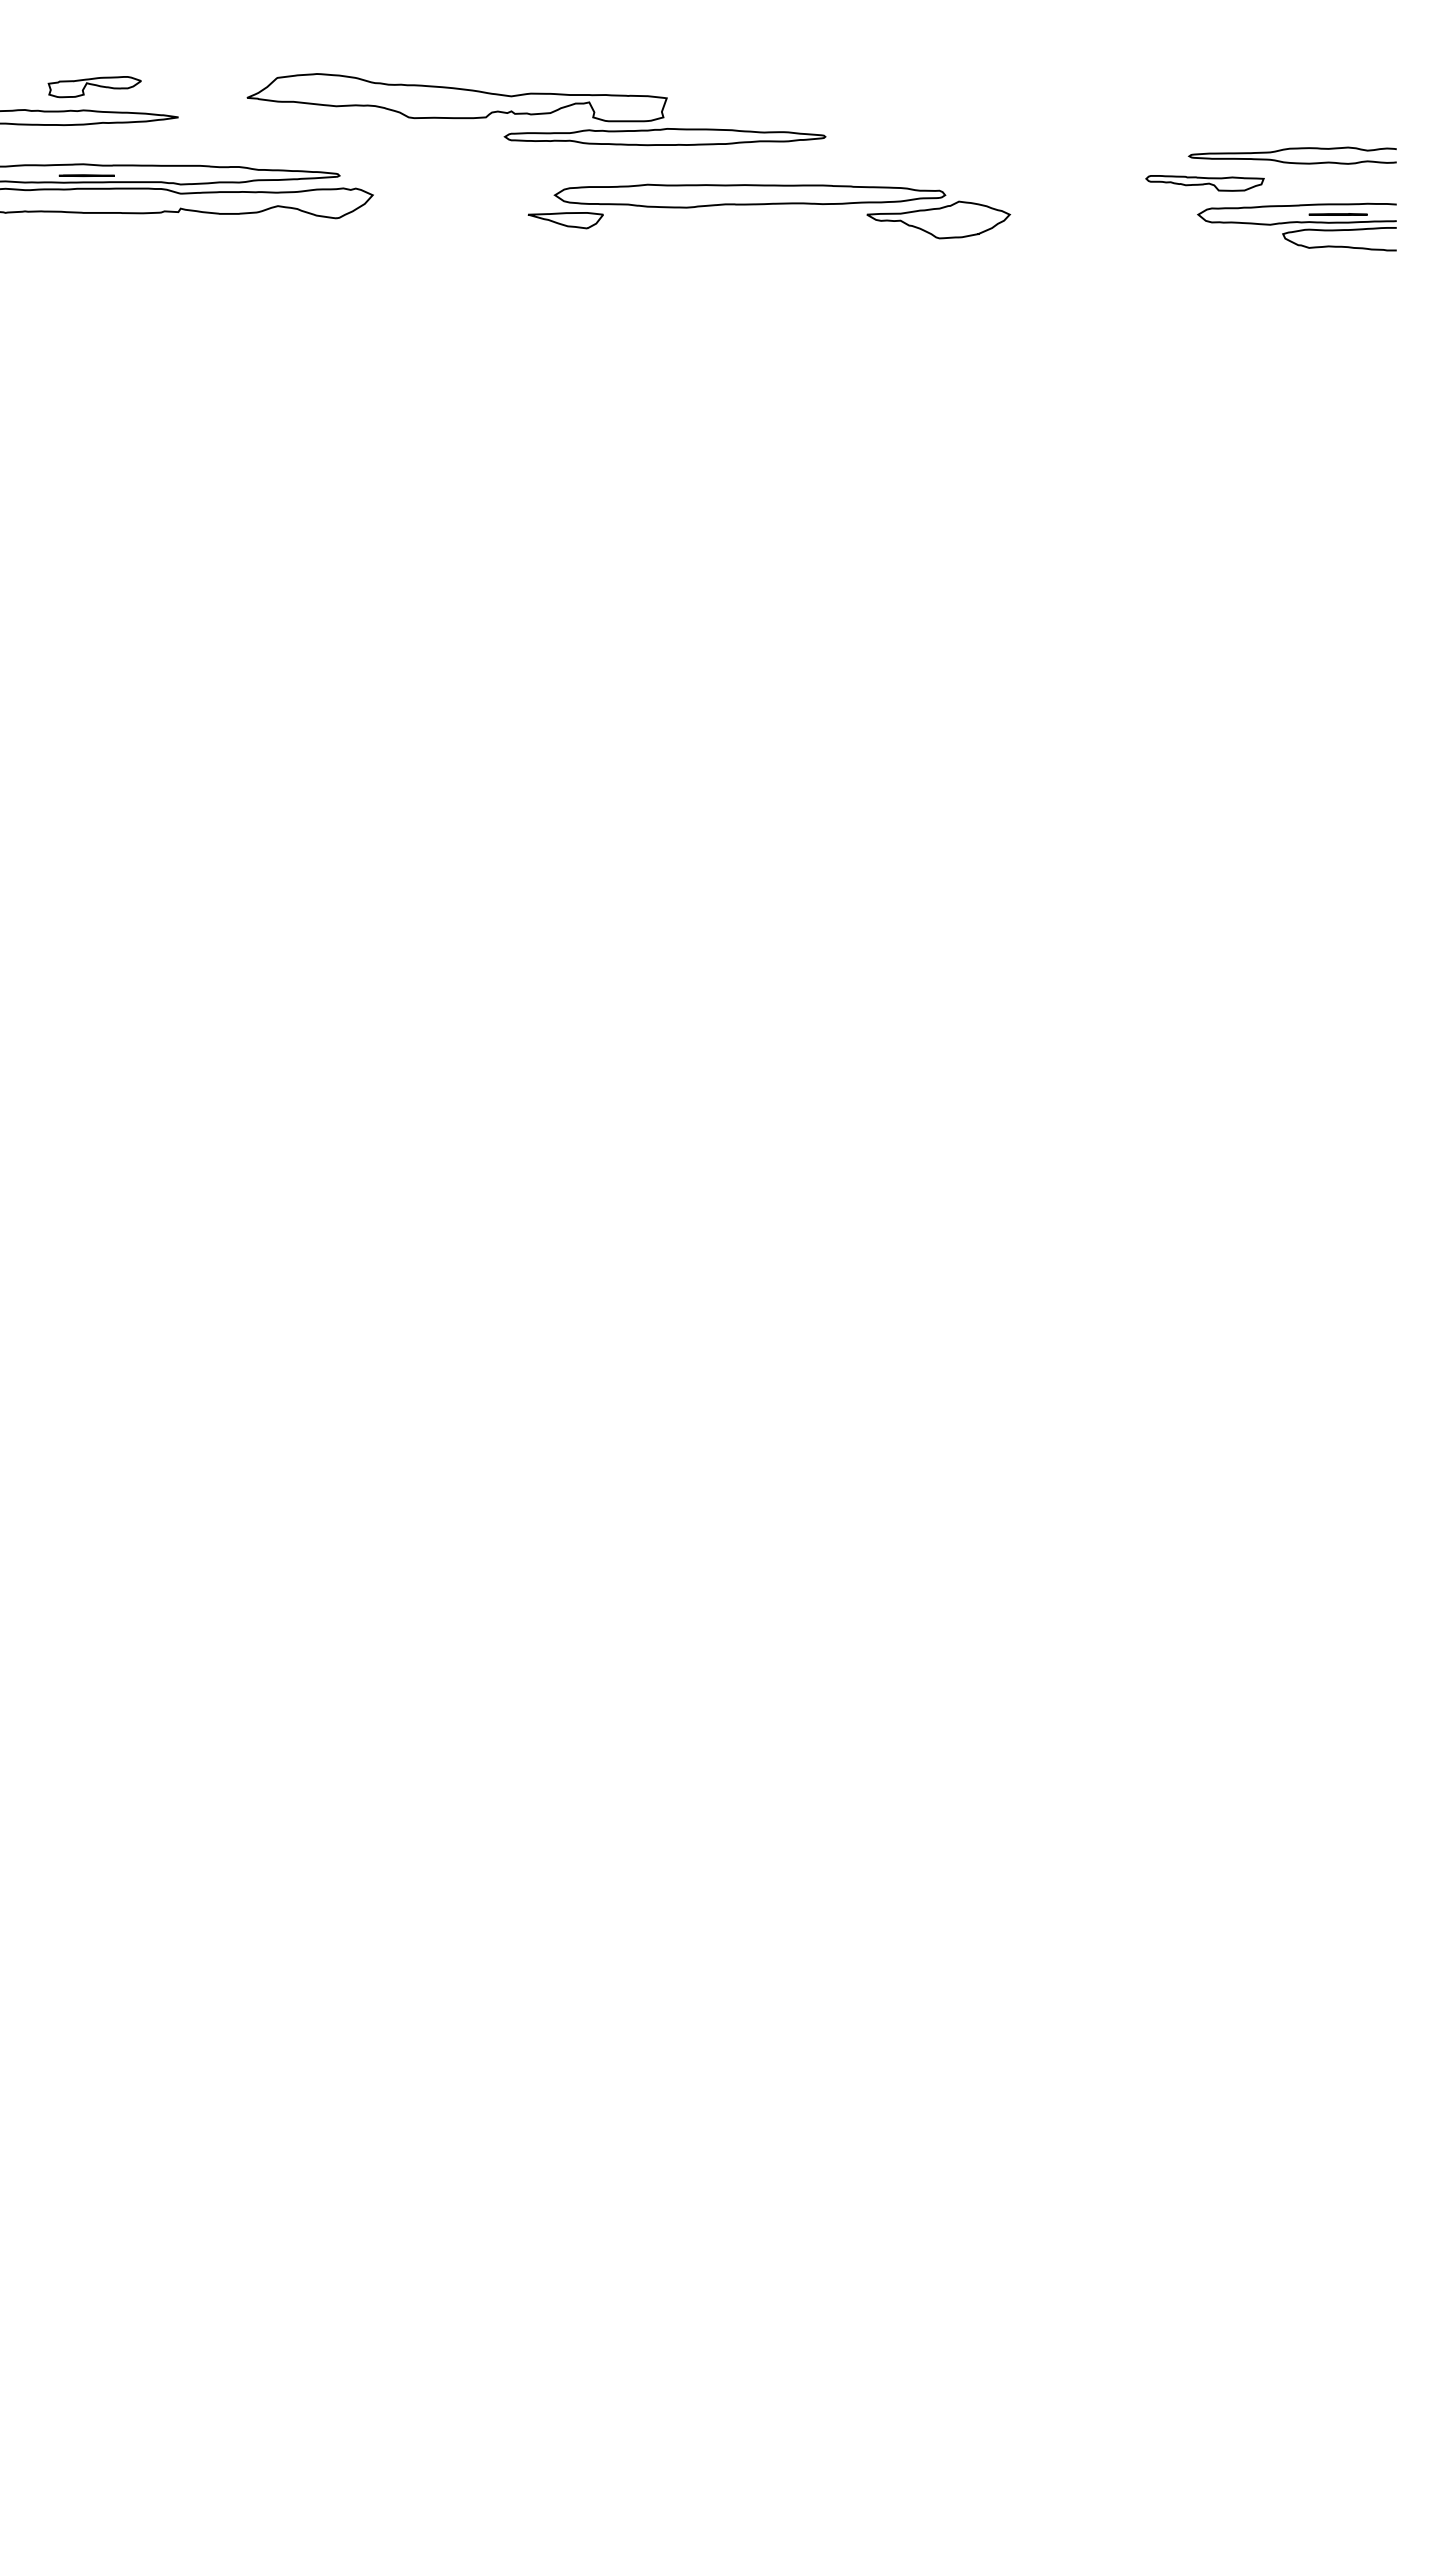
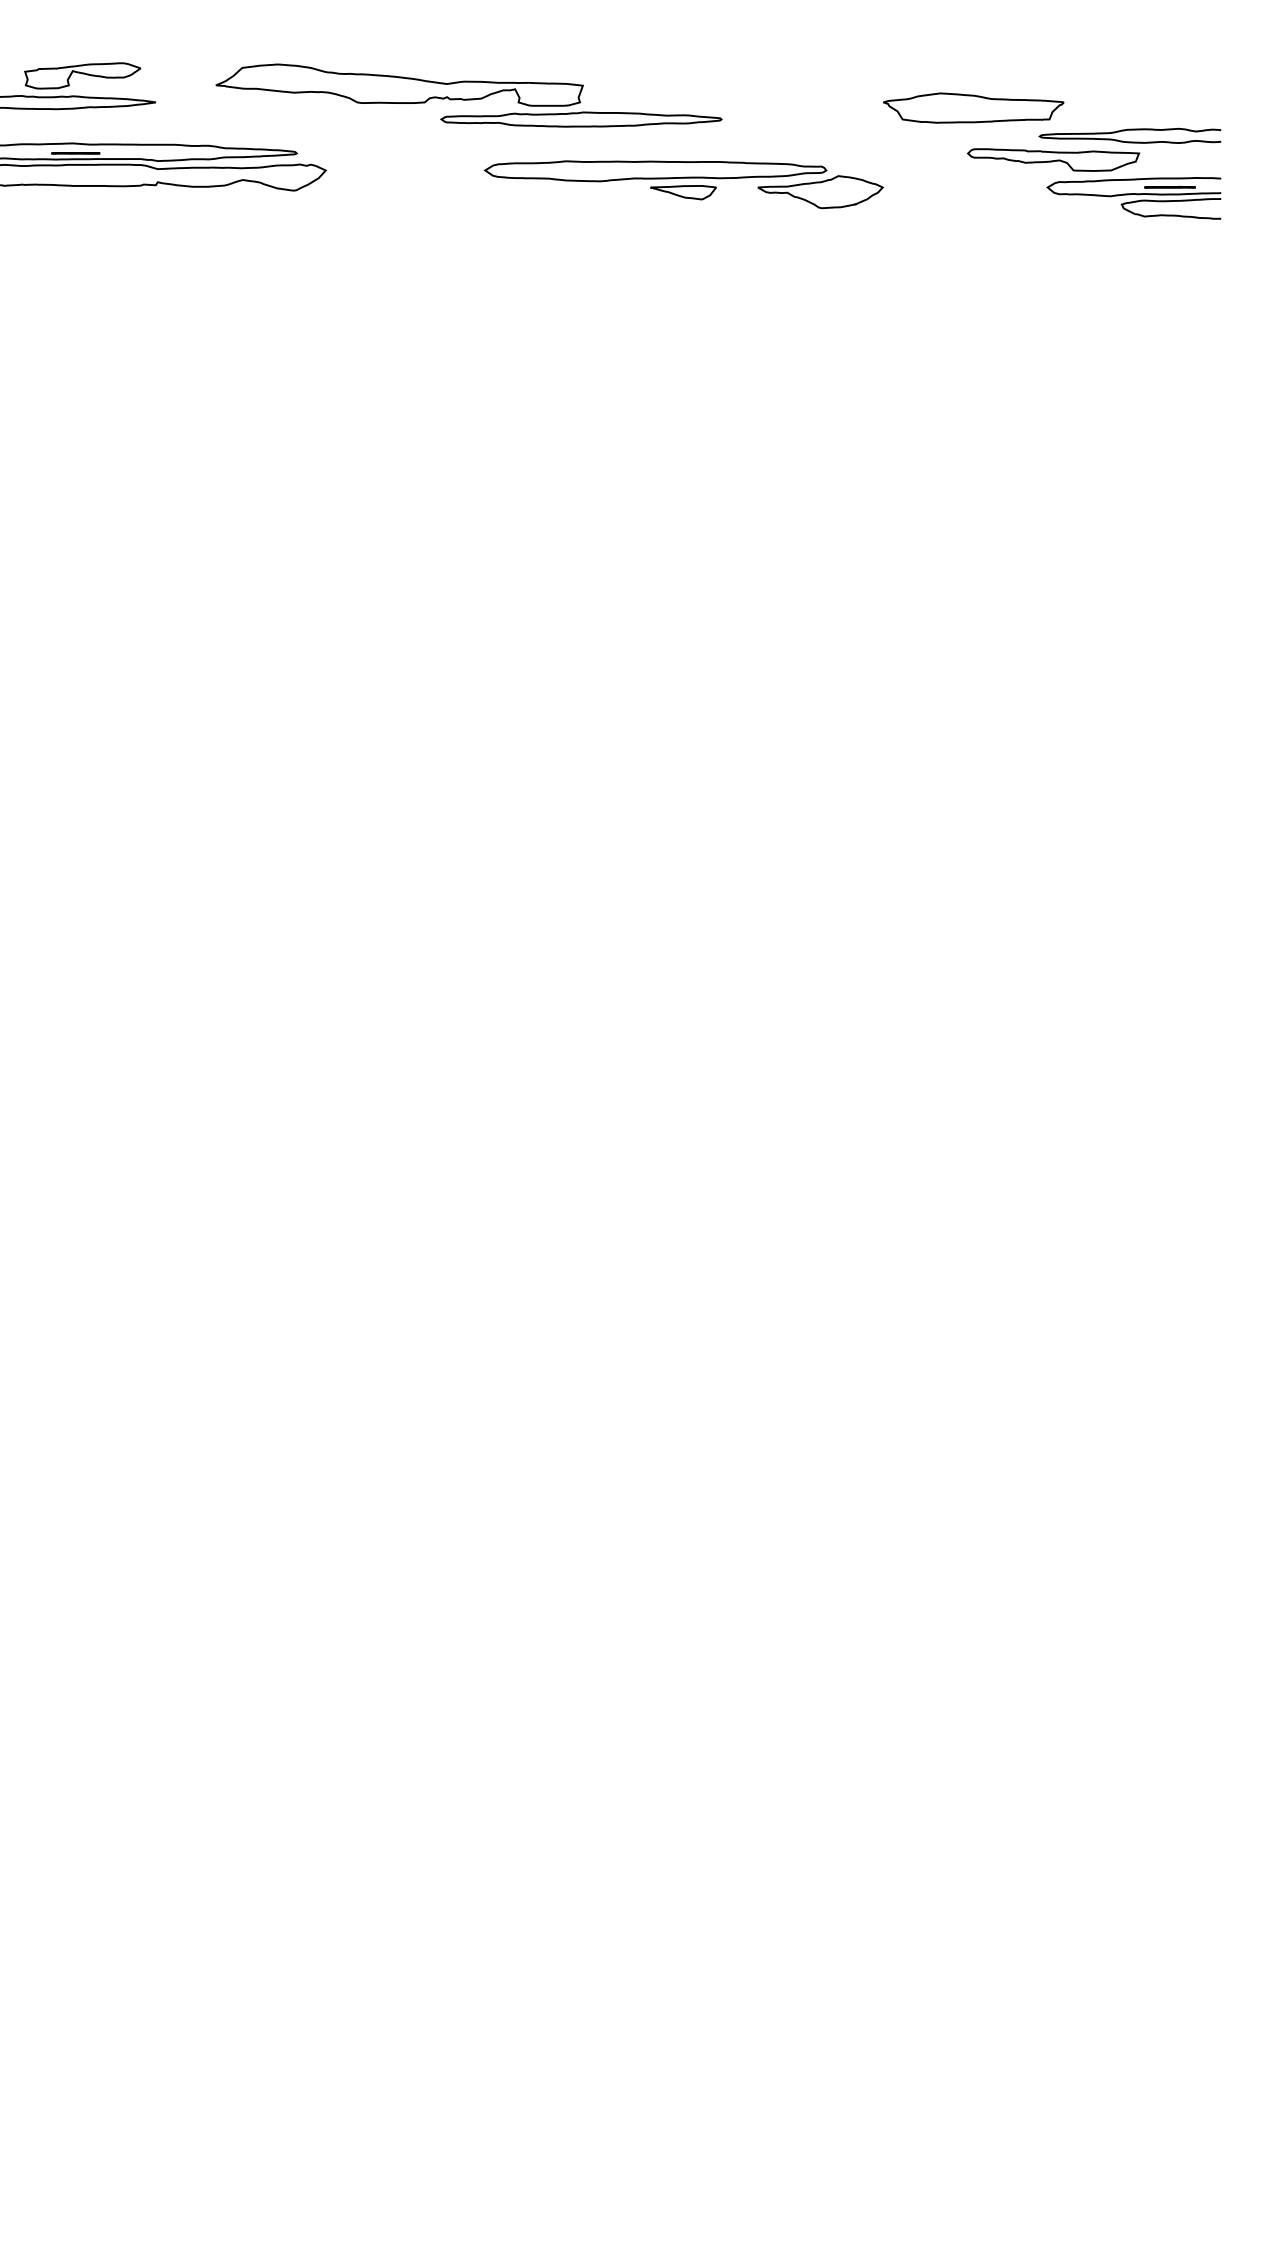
part: (94, 86) -> (82, 75), size x1.43
part: (1113, 123) -> (973, 107), added
part: (1204, 183) -> (1053, 160), size x1.67
part: (565, 220) -> (683, 192), moved

